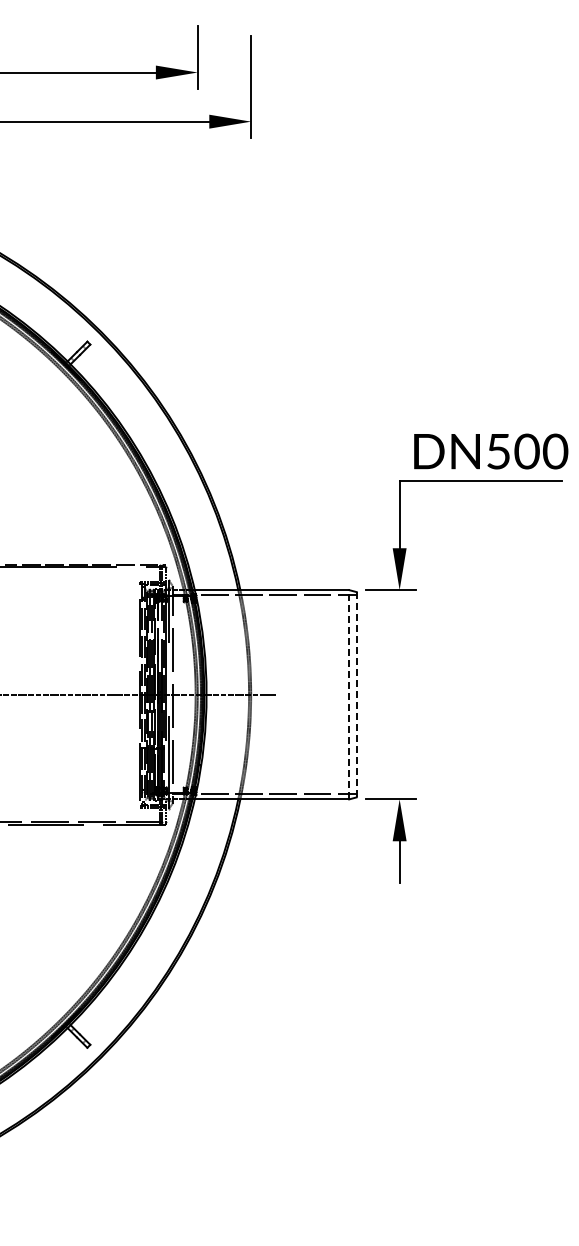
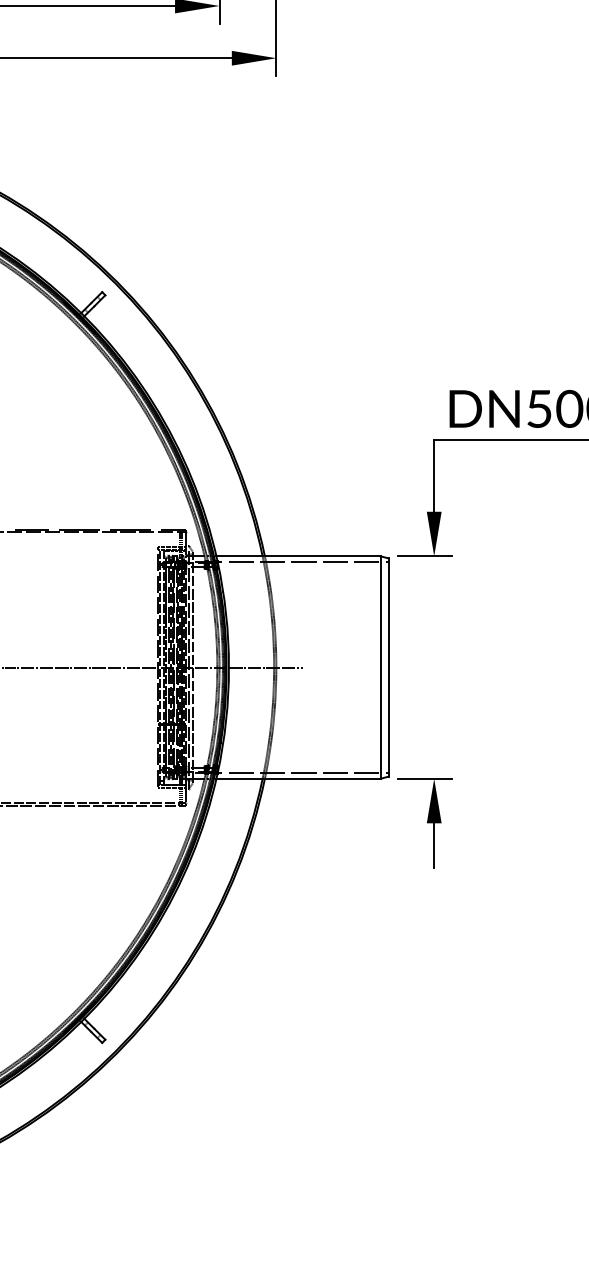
line: (349, 694) -> (380, 667), dashed -> solid
line: (356, 694) -> (388, 667), dashed -> solid

